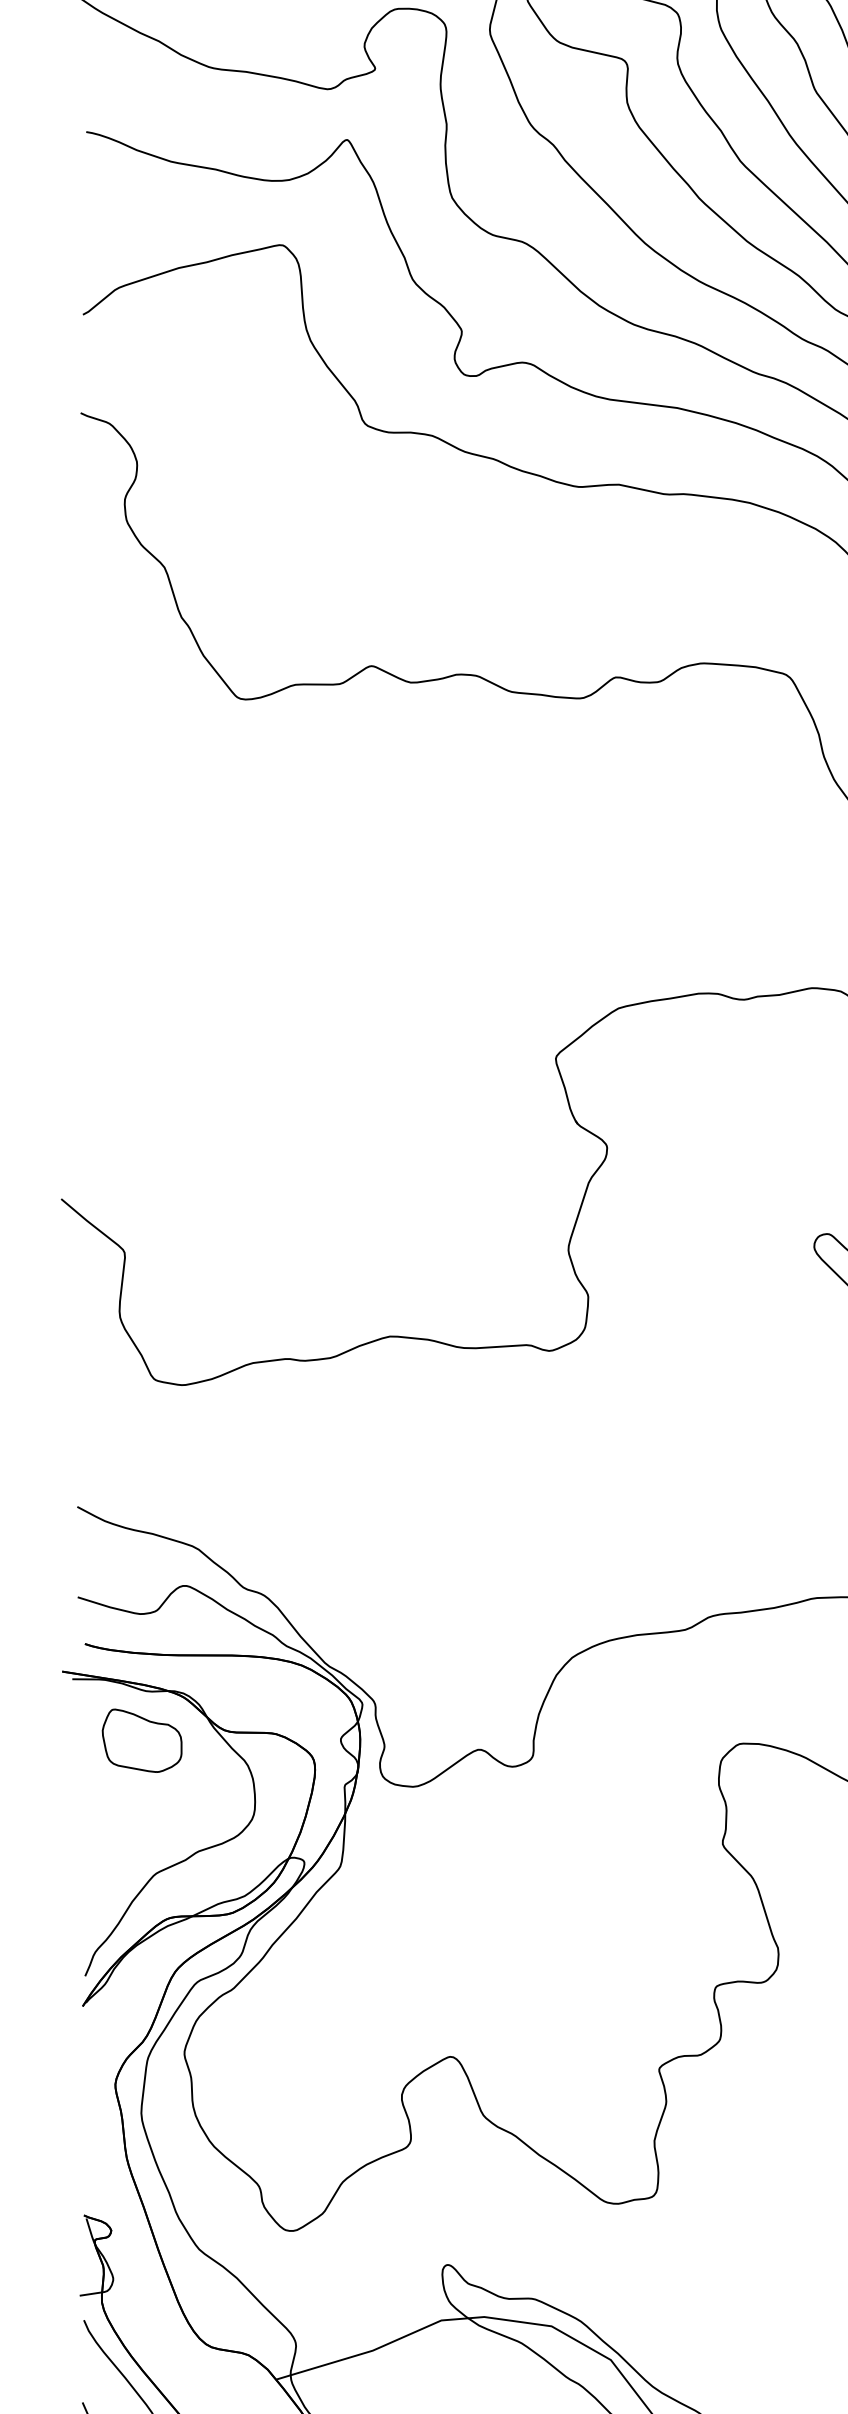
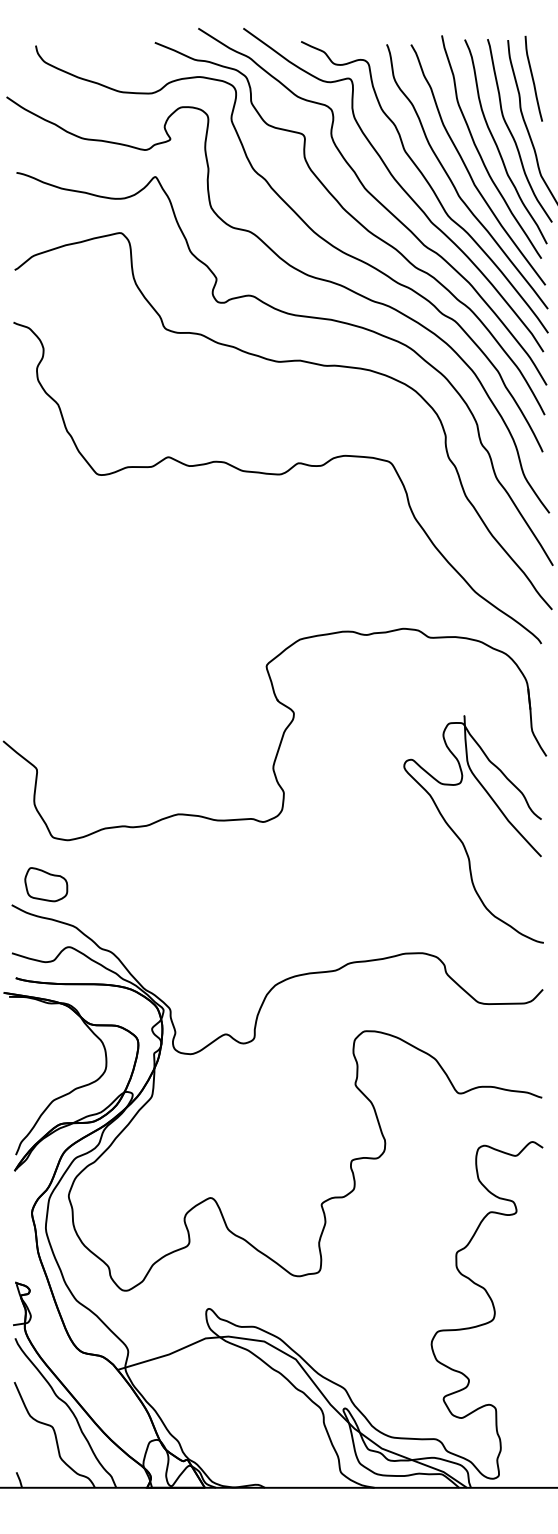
part: (142, 1740) -> (46, 884), moved

